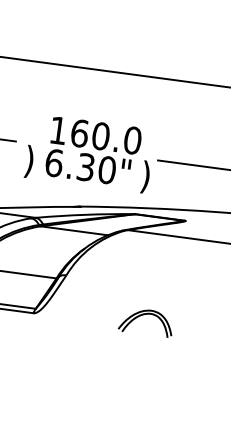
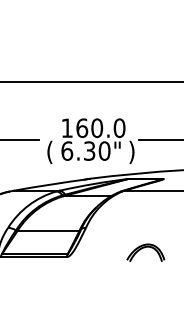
text: (29, 160) -> (49, 151), ) -> (

